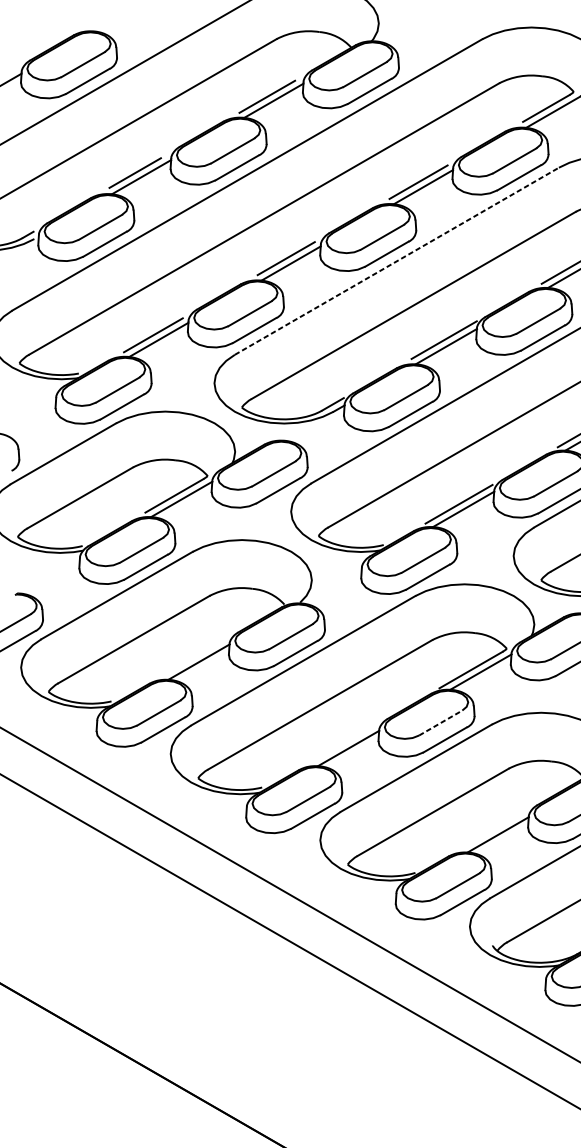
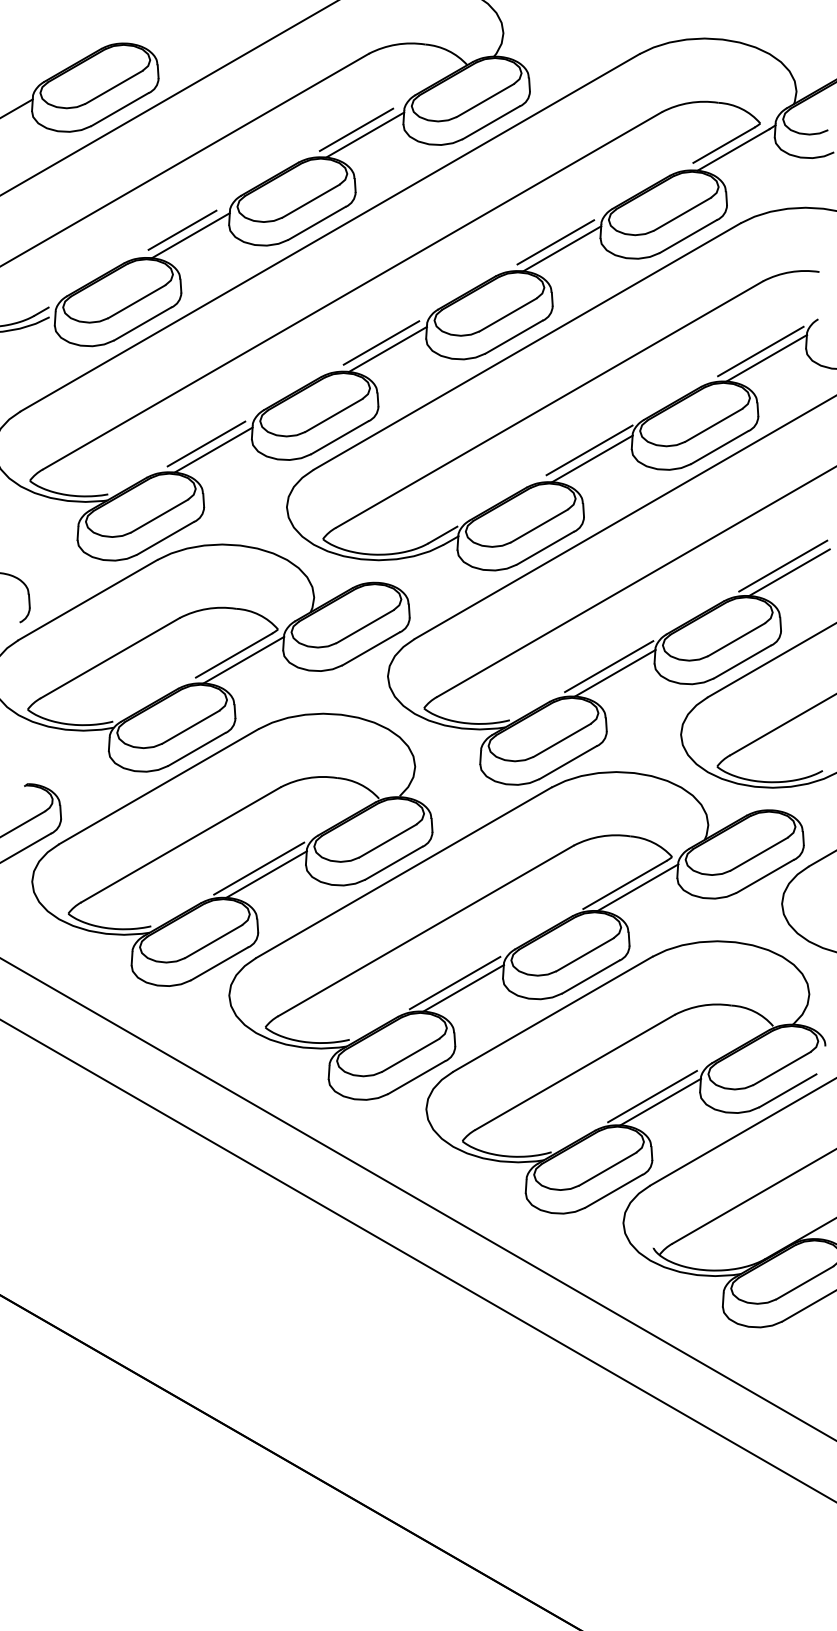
line: (397, 261) -> (527, 346), dashed -> solid
line: (193, 657) -> (259, 868), added
line: (441, 722) -> (585, 954), dashed -> solid
line: (341, 744) -> (454, 982), added
line: (491, 830) -> (652, 1096), added

